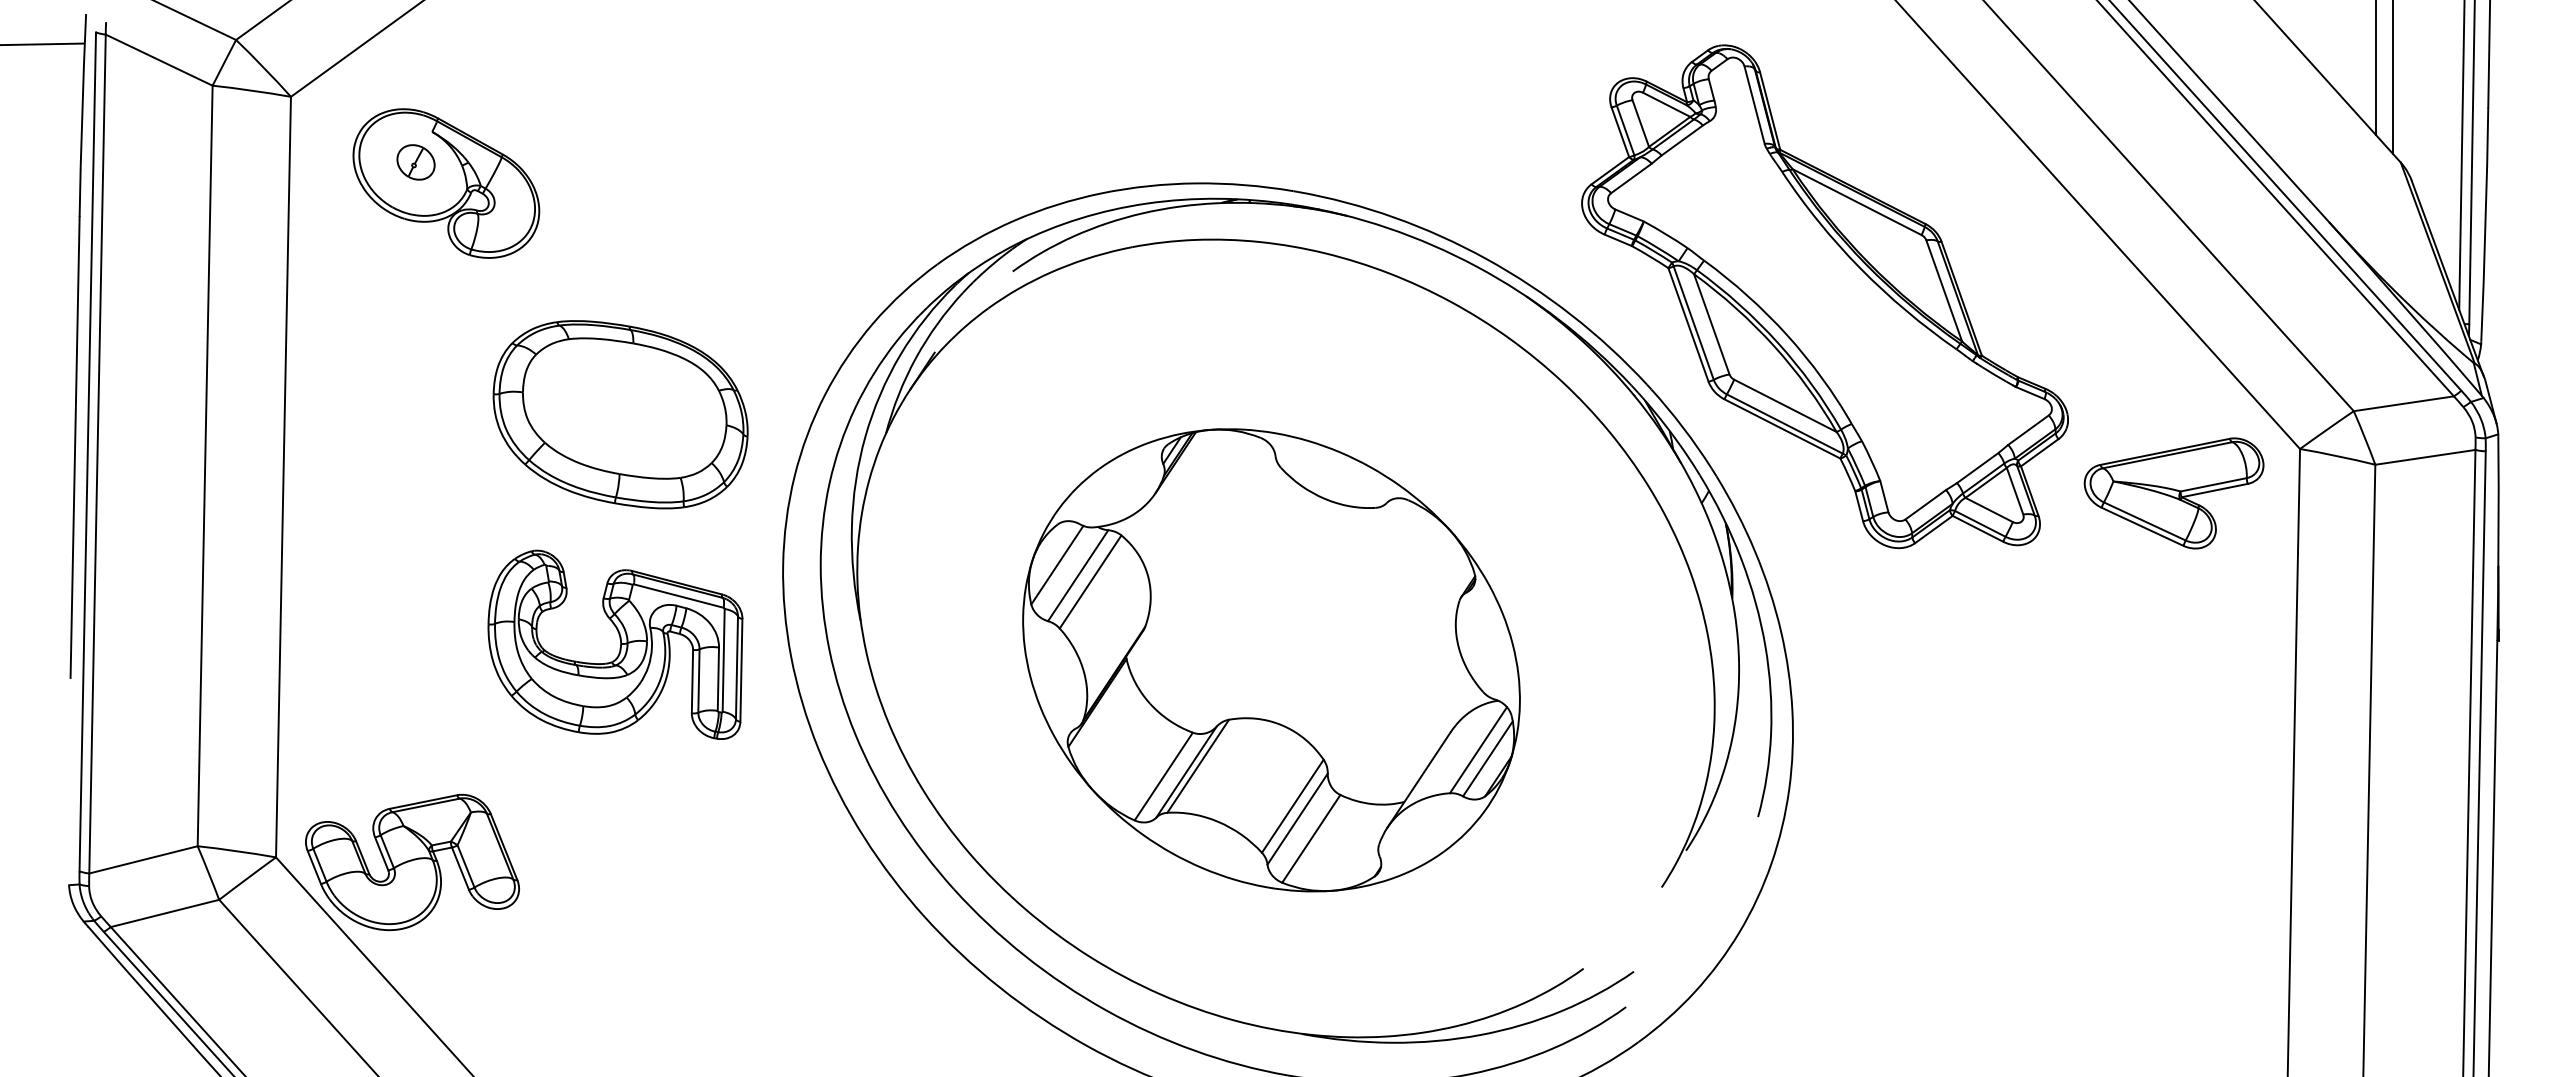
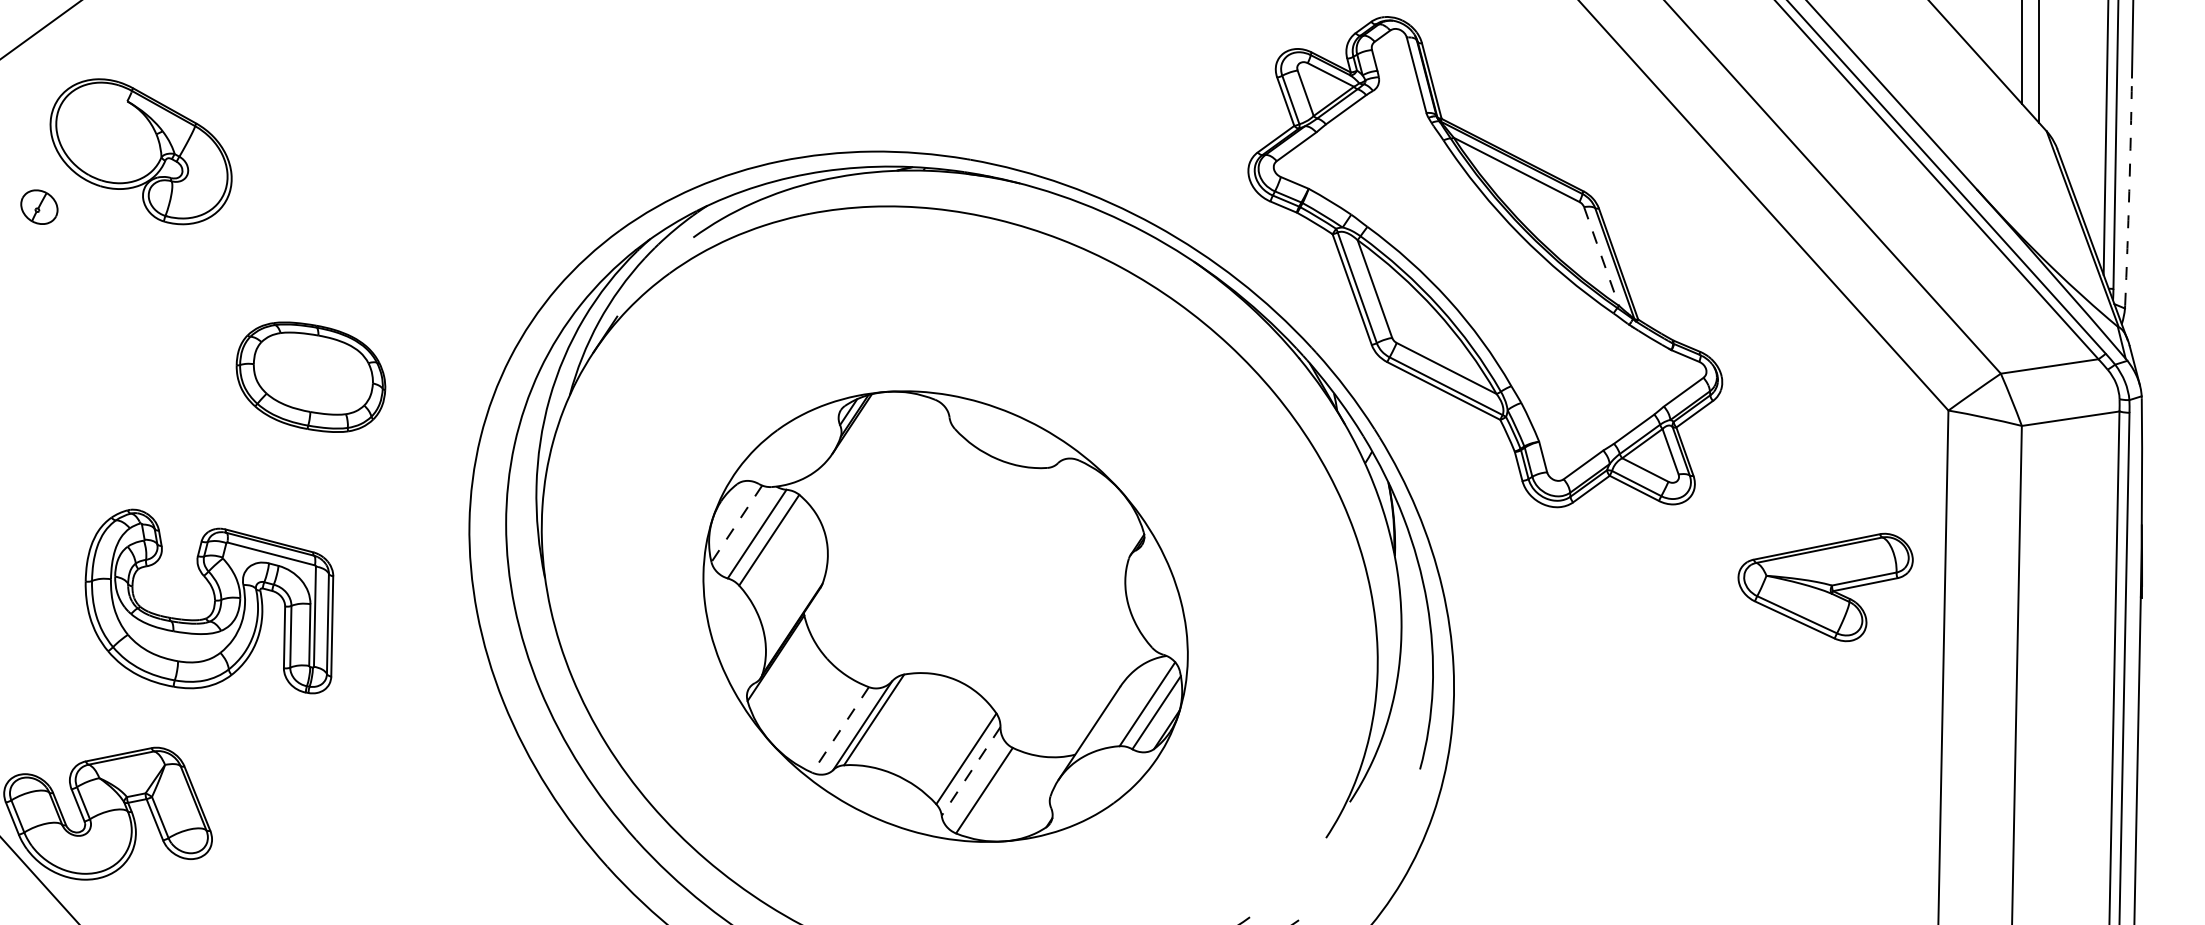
part: (415, 162) -> (38, 207), moved
arc: (2485, 224) -> (2129, 191), solid -> dashed
line: (1944, 290) -> (1601, 256), solid -> dashed
part: (620, 414) -> (310, 376), size x0.6
part: (2173, 493) -> (1825, 587), moved
line: (1057, 565) -> (736, 524), solid -> dashed
part: (615, 644) -> (209, 601), moved
line: (1163, 776) -> (840, 729), solid -> dashed
line: (1297, 819) -> (970, 771), solid -> dashed

